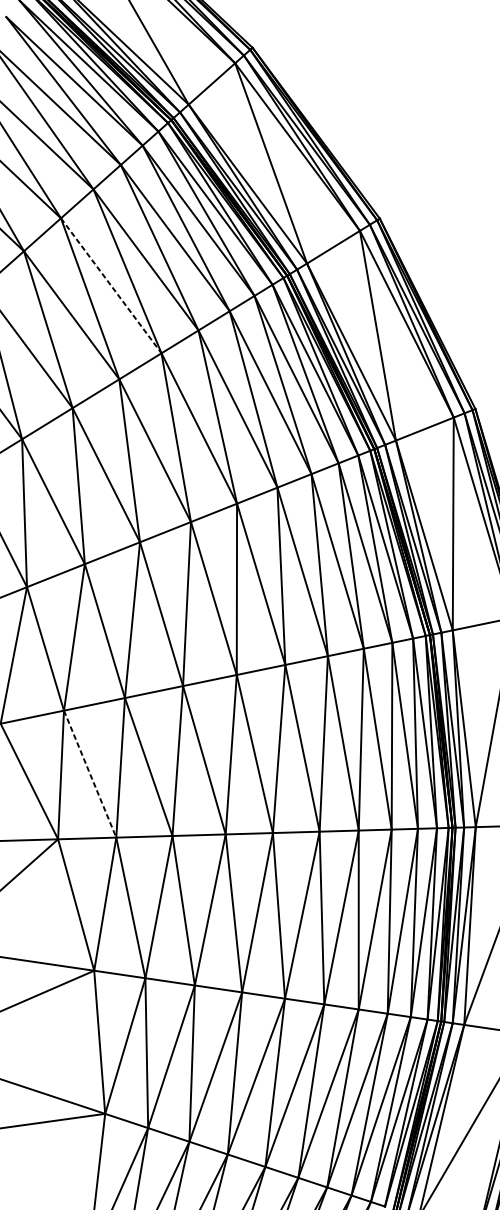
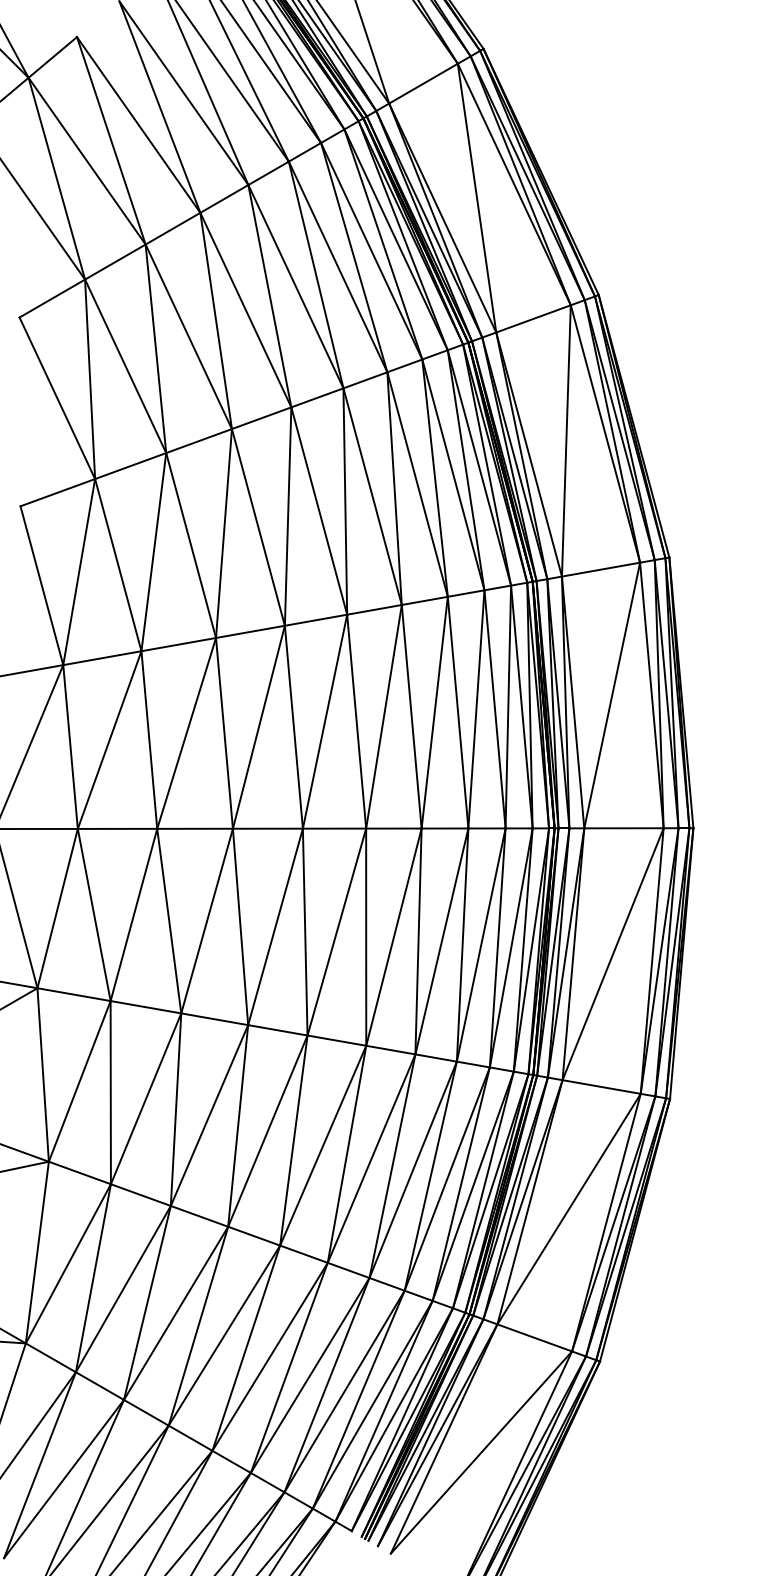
line: (111, 286) -> (246, 310), dashed -> solid
line: (90, 773) -> (94, 914), dashed -> solid

